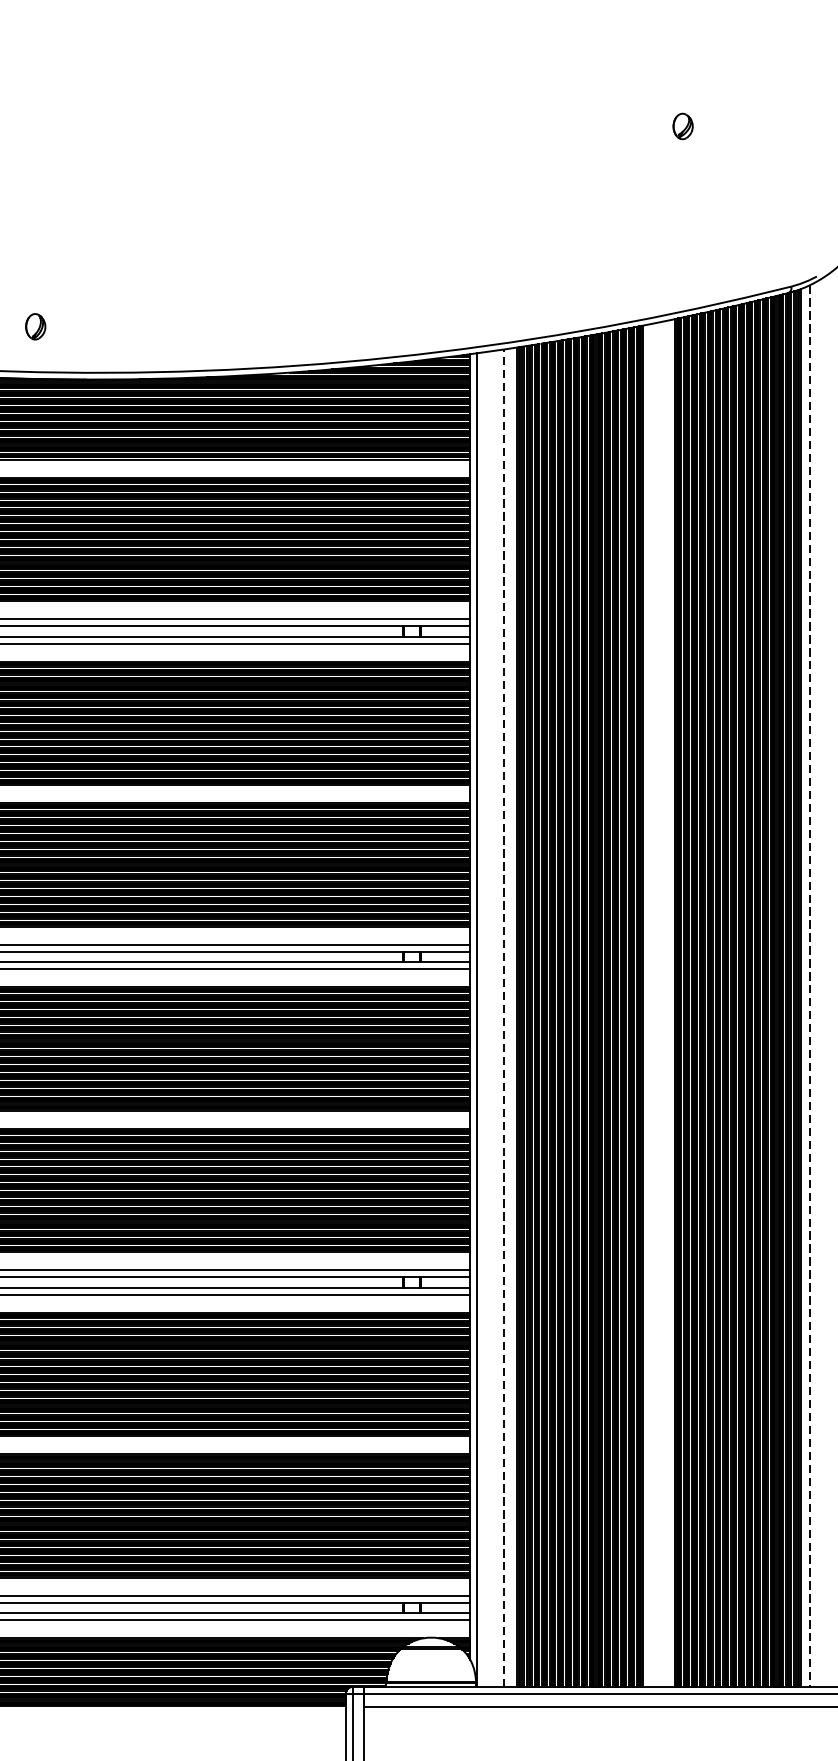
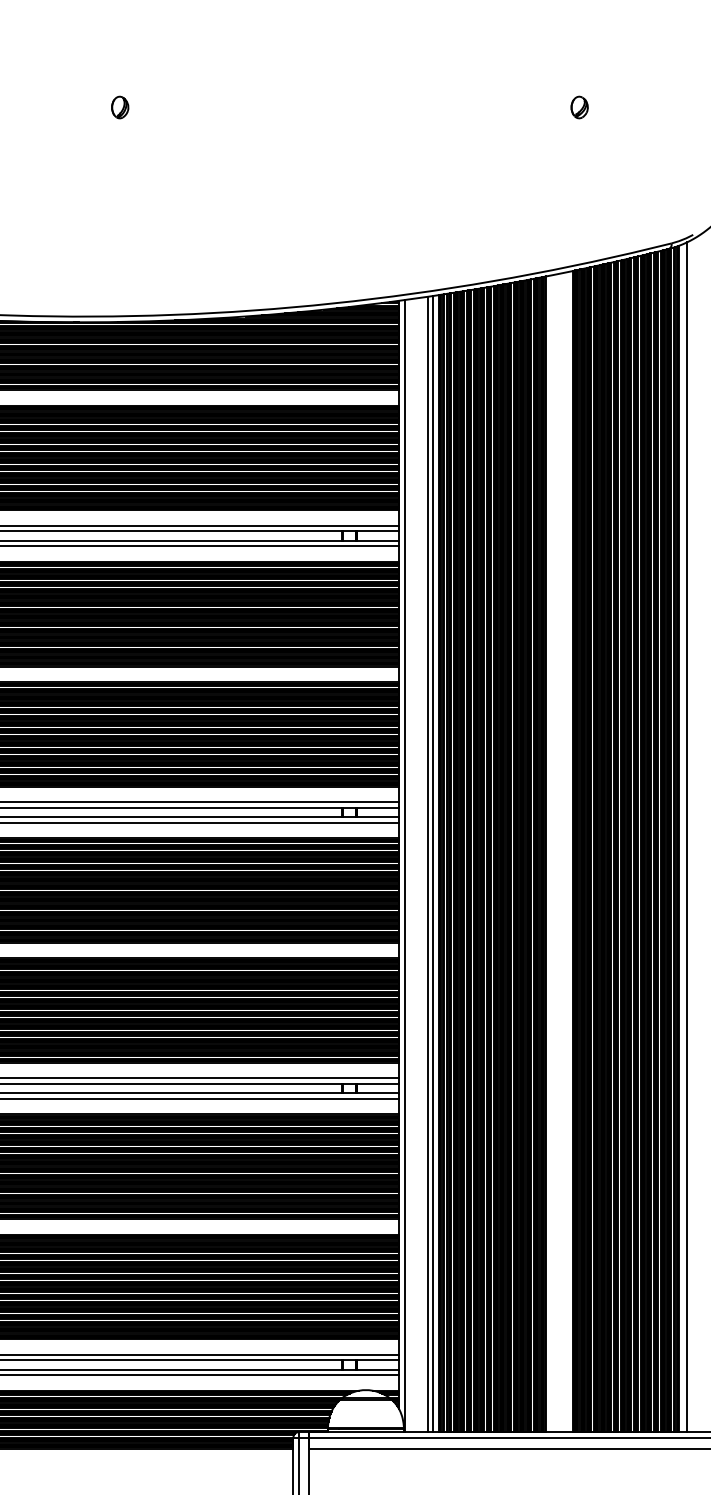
part: (36, 326) -> (120, 107), moved
line: (810, 986) -> (687, 837), dashed -> solid
line: (503, 1018) -> (427, 864), dashed -> solid
line: (510, 1018) -> (433, 864), added

